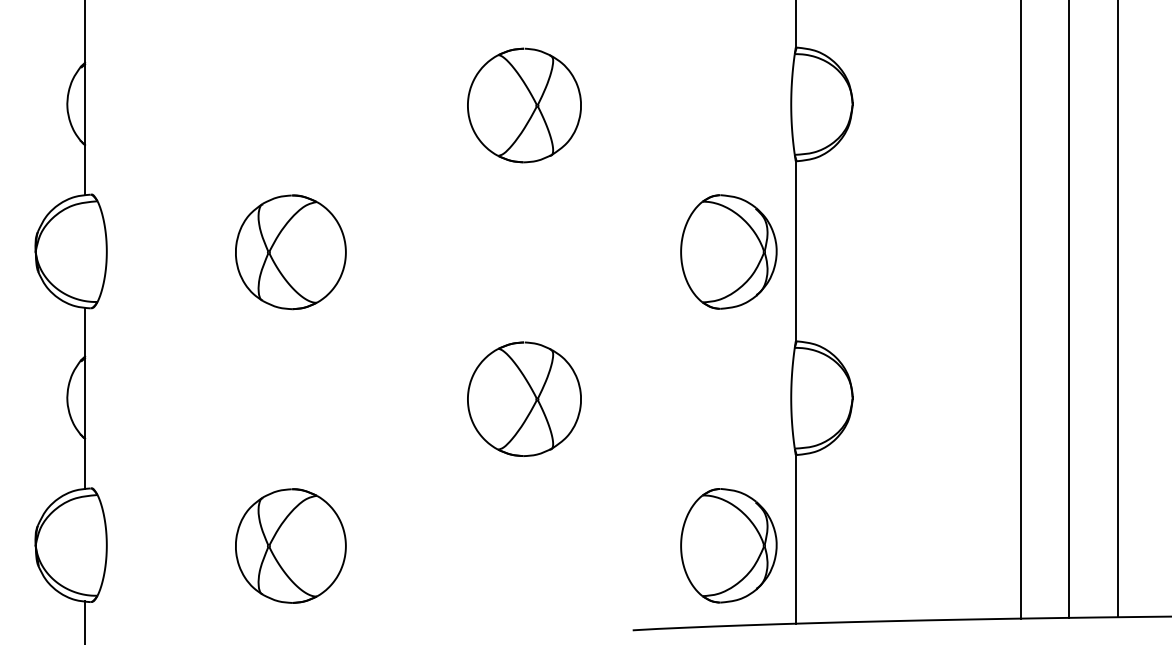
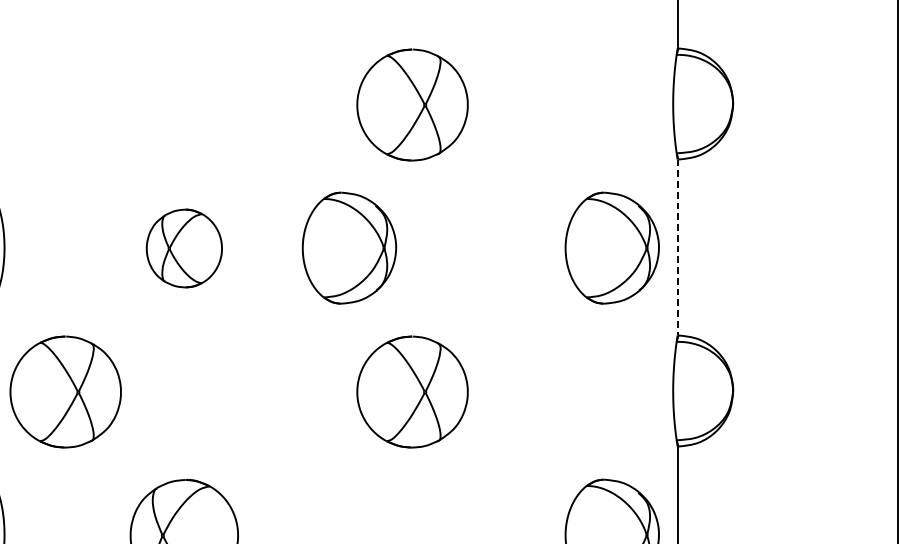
part: (459, 251) -> (349, 247), added
line: (795, 251) -> (677, 247), solid -> dashed
part: (290, 252) -> (183, 248), size x0.7
part: (169, 398) -> (65, 391), added

